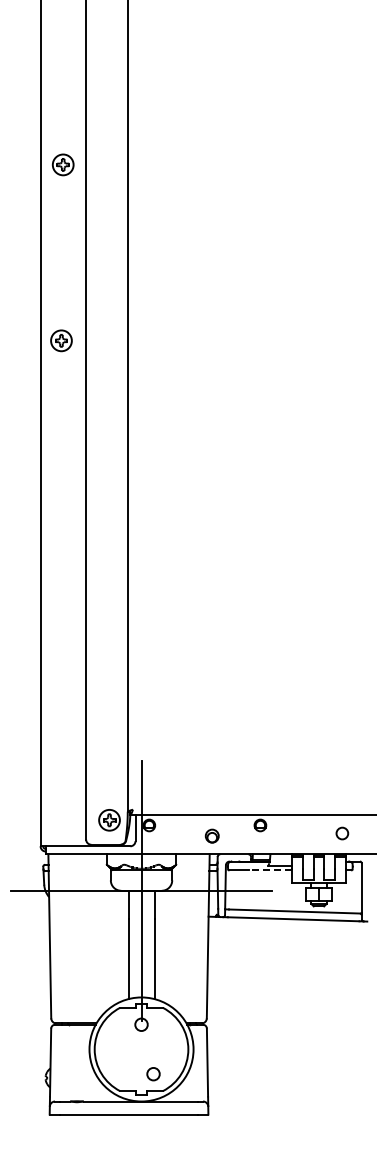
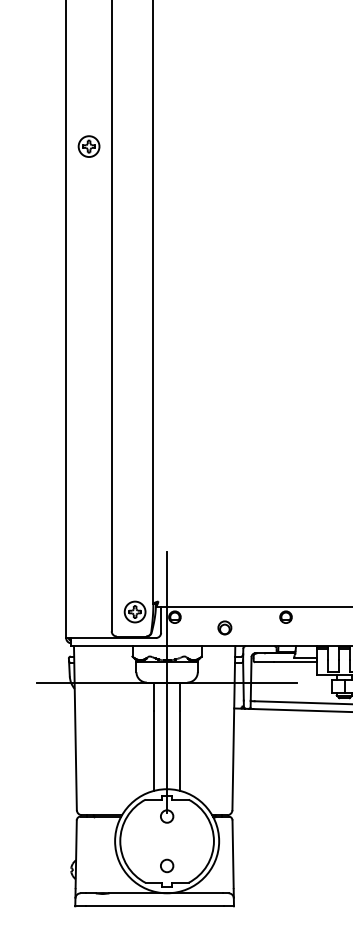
part: (61, 340) -> (89, 146), moved
part: (211, 835) -> (224, 627), moved
line: (269, 870) -> (295, 662), dashed -> solid
circle: (153, 1074) -> (167, 866), moved

